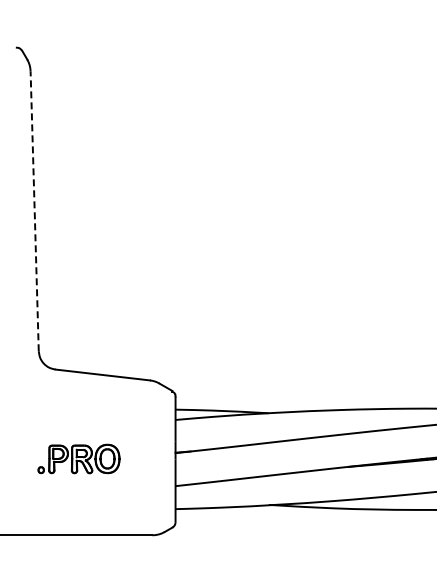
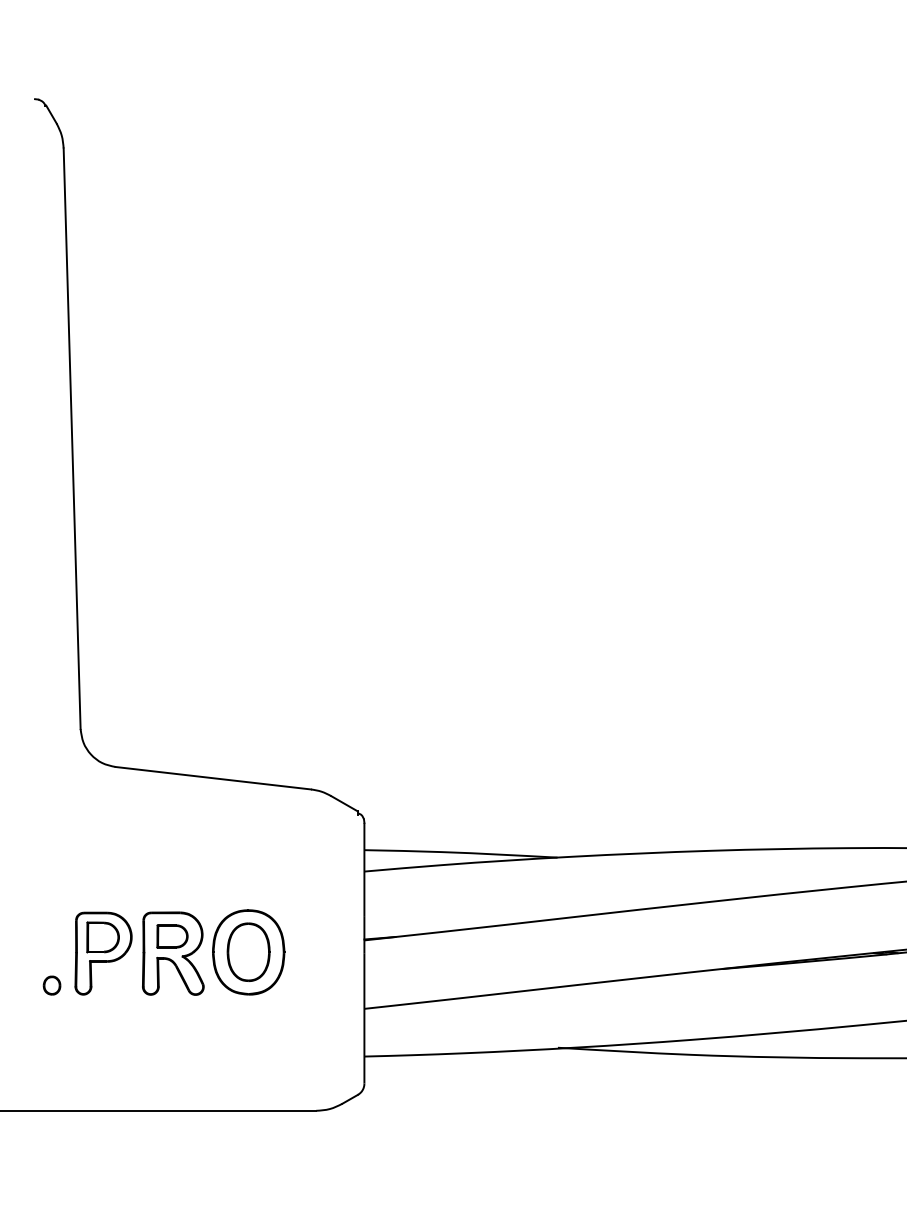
line: (34, 211) -> (71, 439), dashed -> solid
part: (78, 458) -> (163, 951), size x1.43

